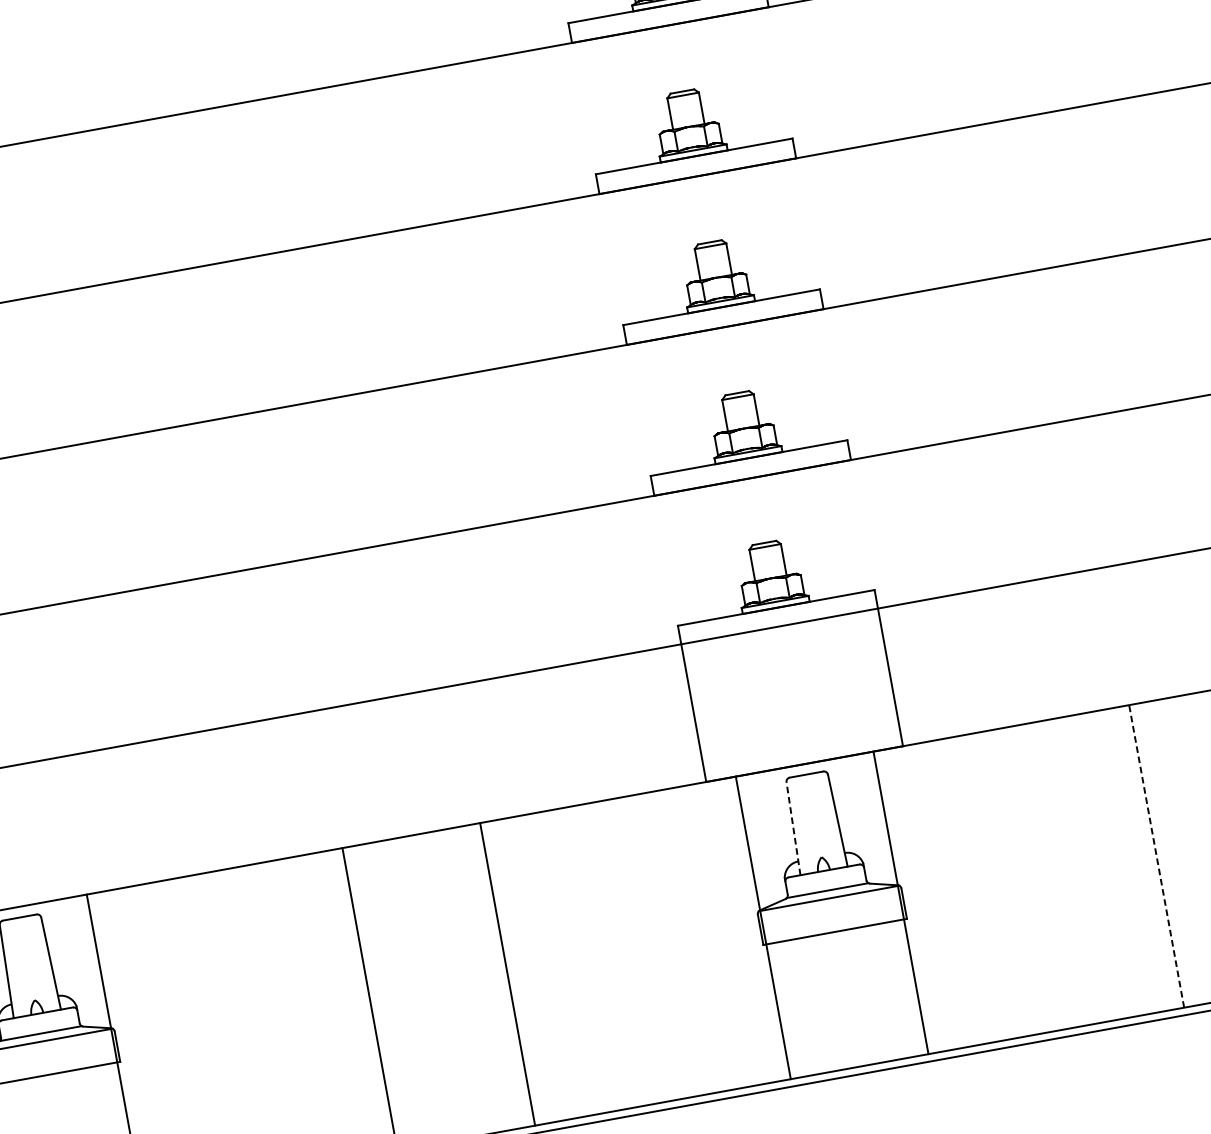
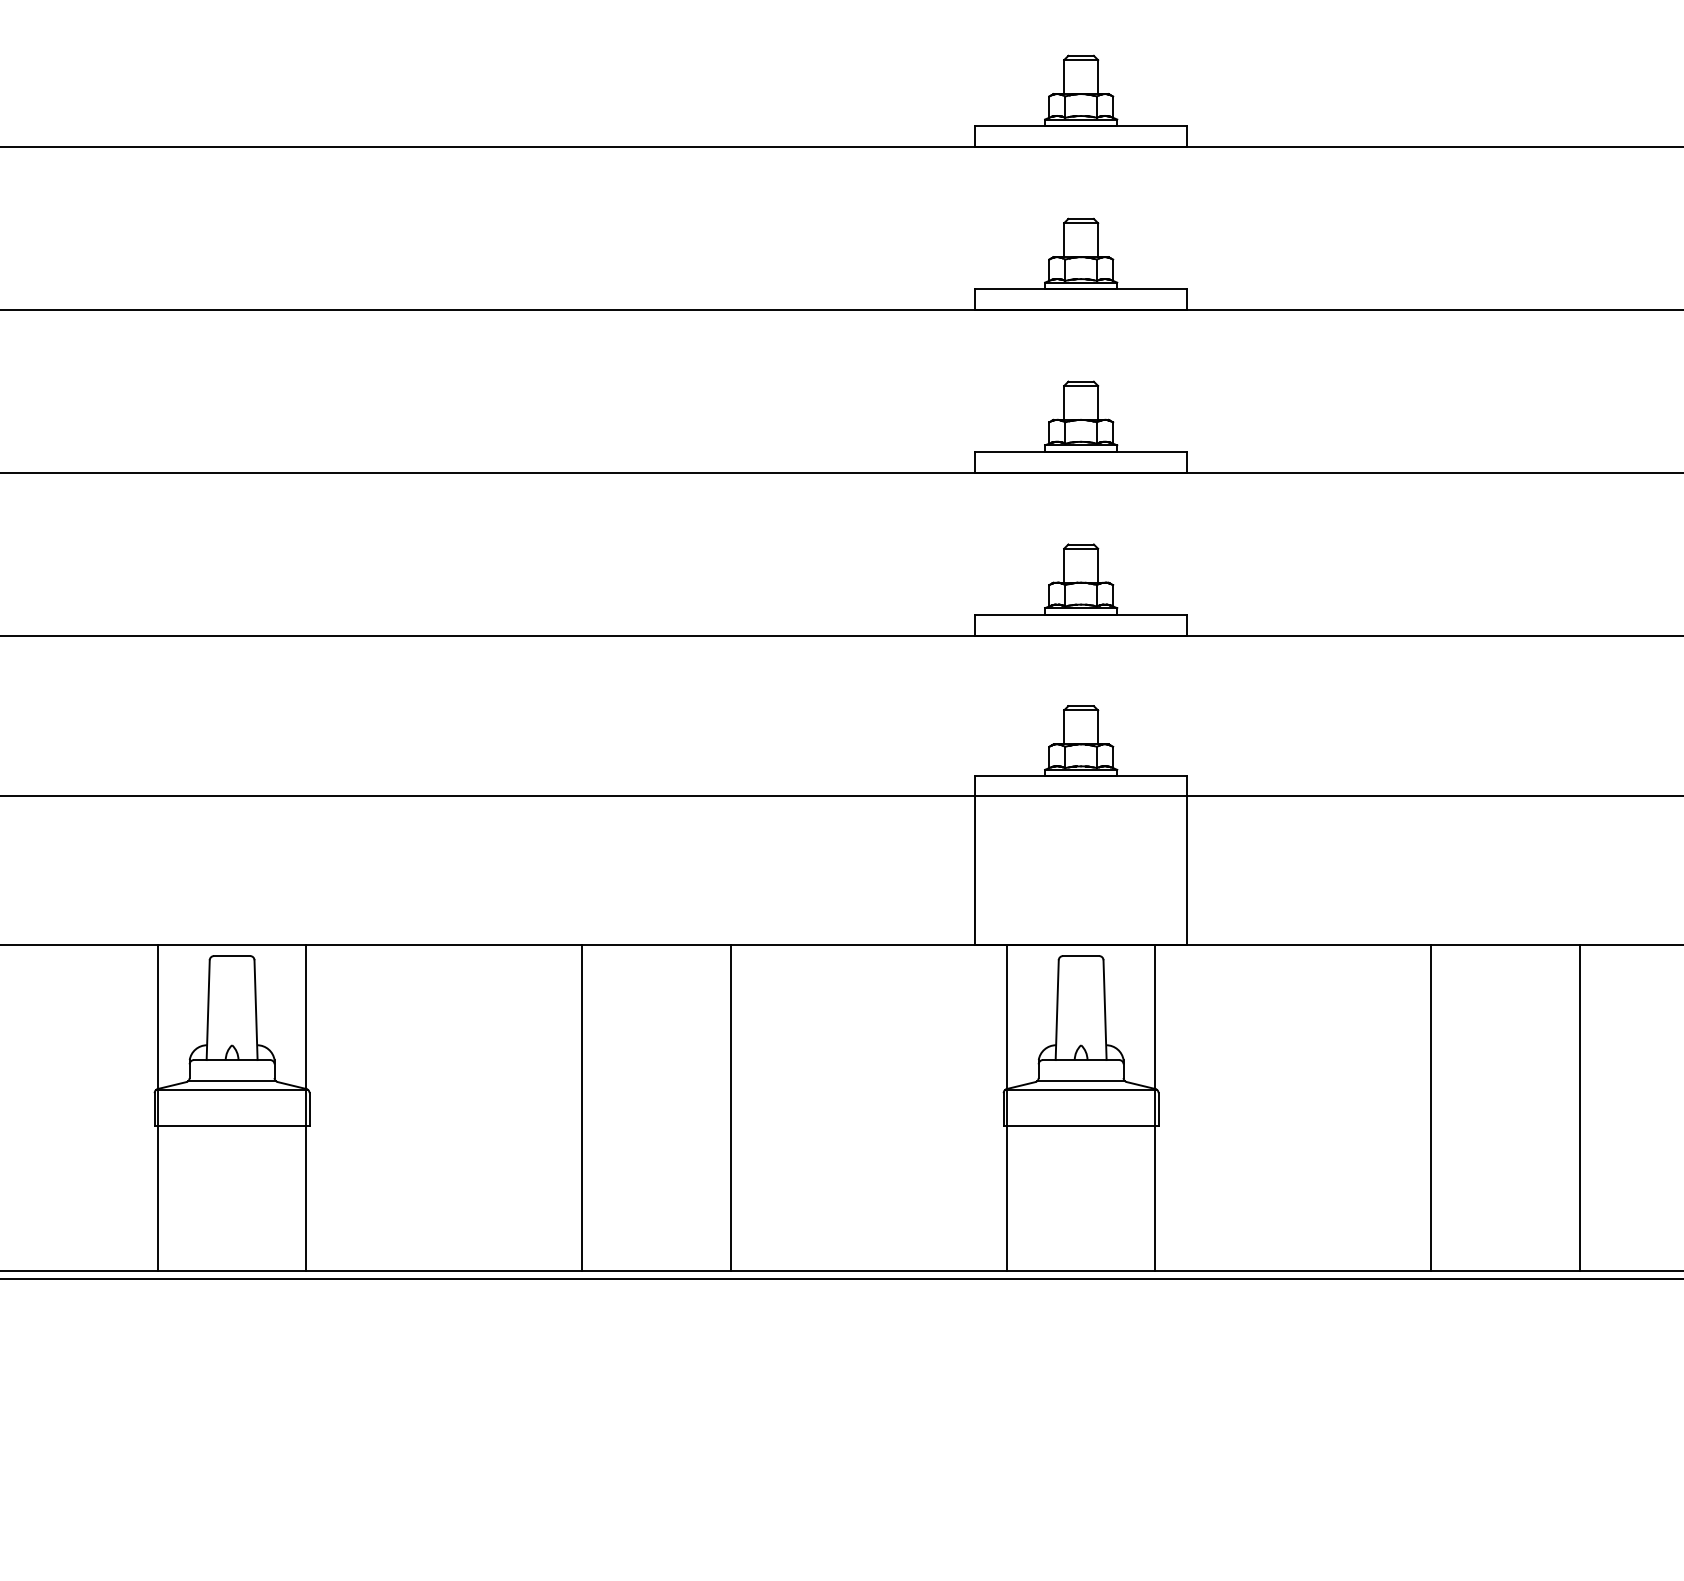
line: (793, 828) -> (1057, 1010), dashed -> solid
line: (1156, 855) -> (1431, 1107), dashed -> solid

